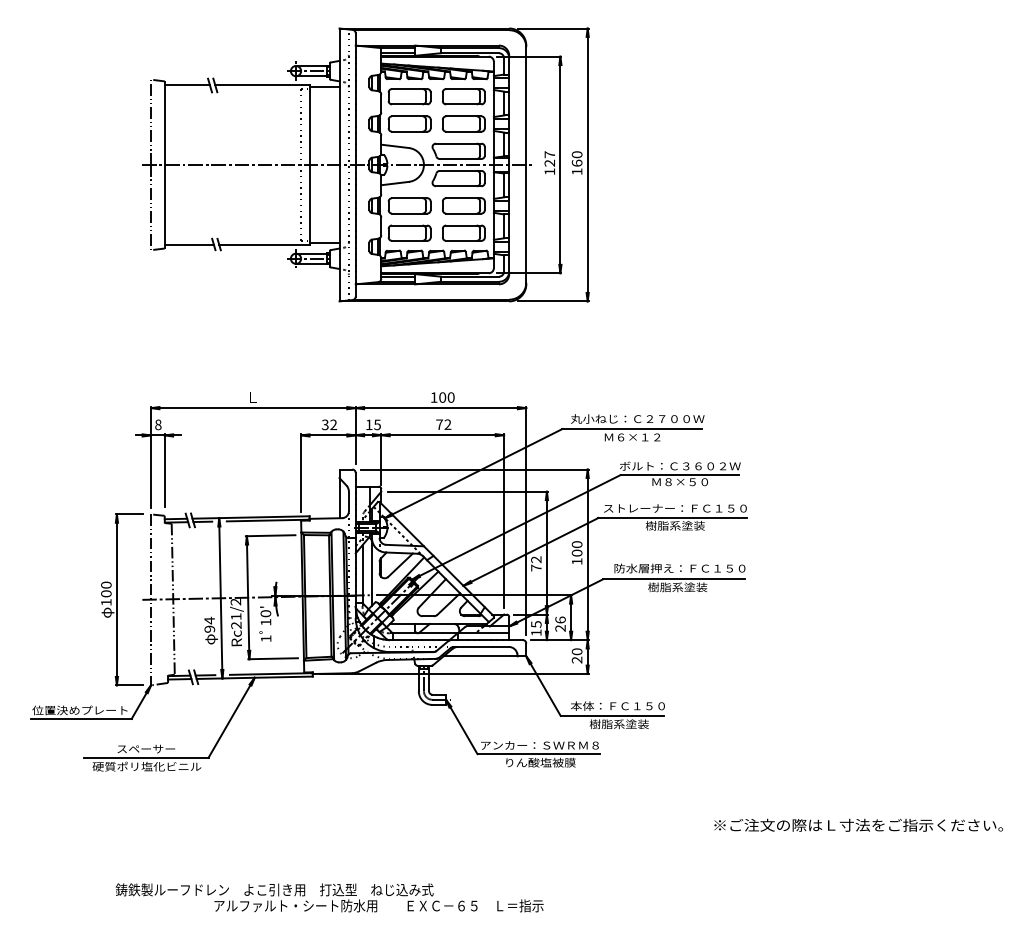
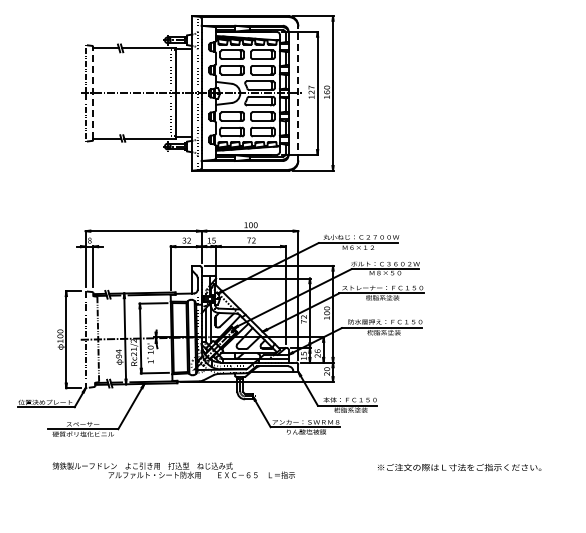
line: (164, 163) -> (93, 92), solid -> dashed
line: (526, 165) -> (298, 93), solid -> dashed
text: (858, 825) -> (459, 467), moved
text: (329, 897) -> (173, 470), moved

